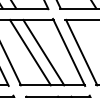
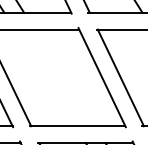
line: (30, 52) -> (45, 77), removed
line: (43, 52) -> (64, 77), removed

